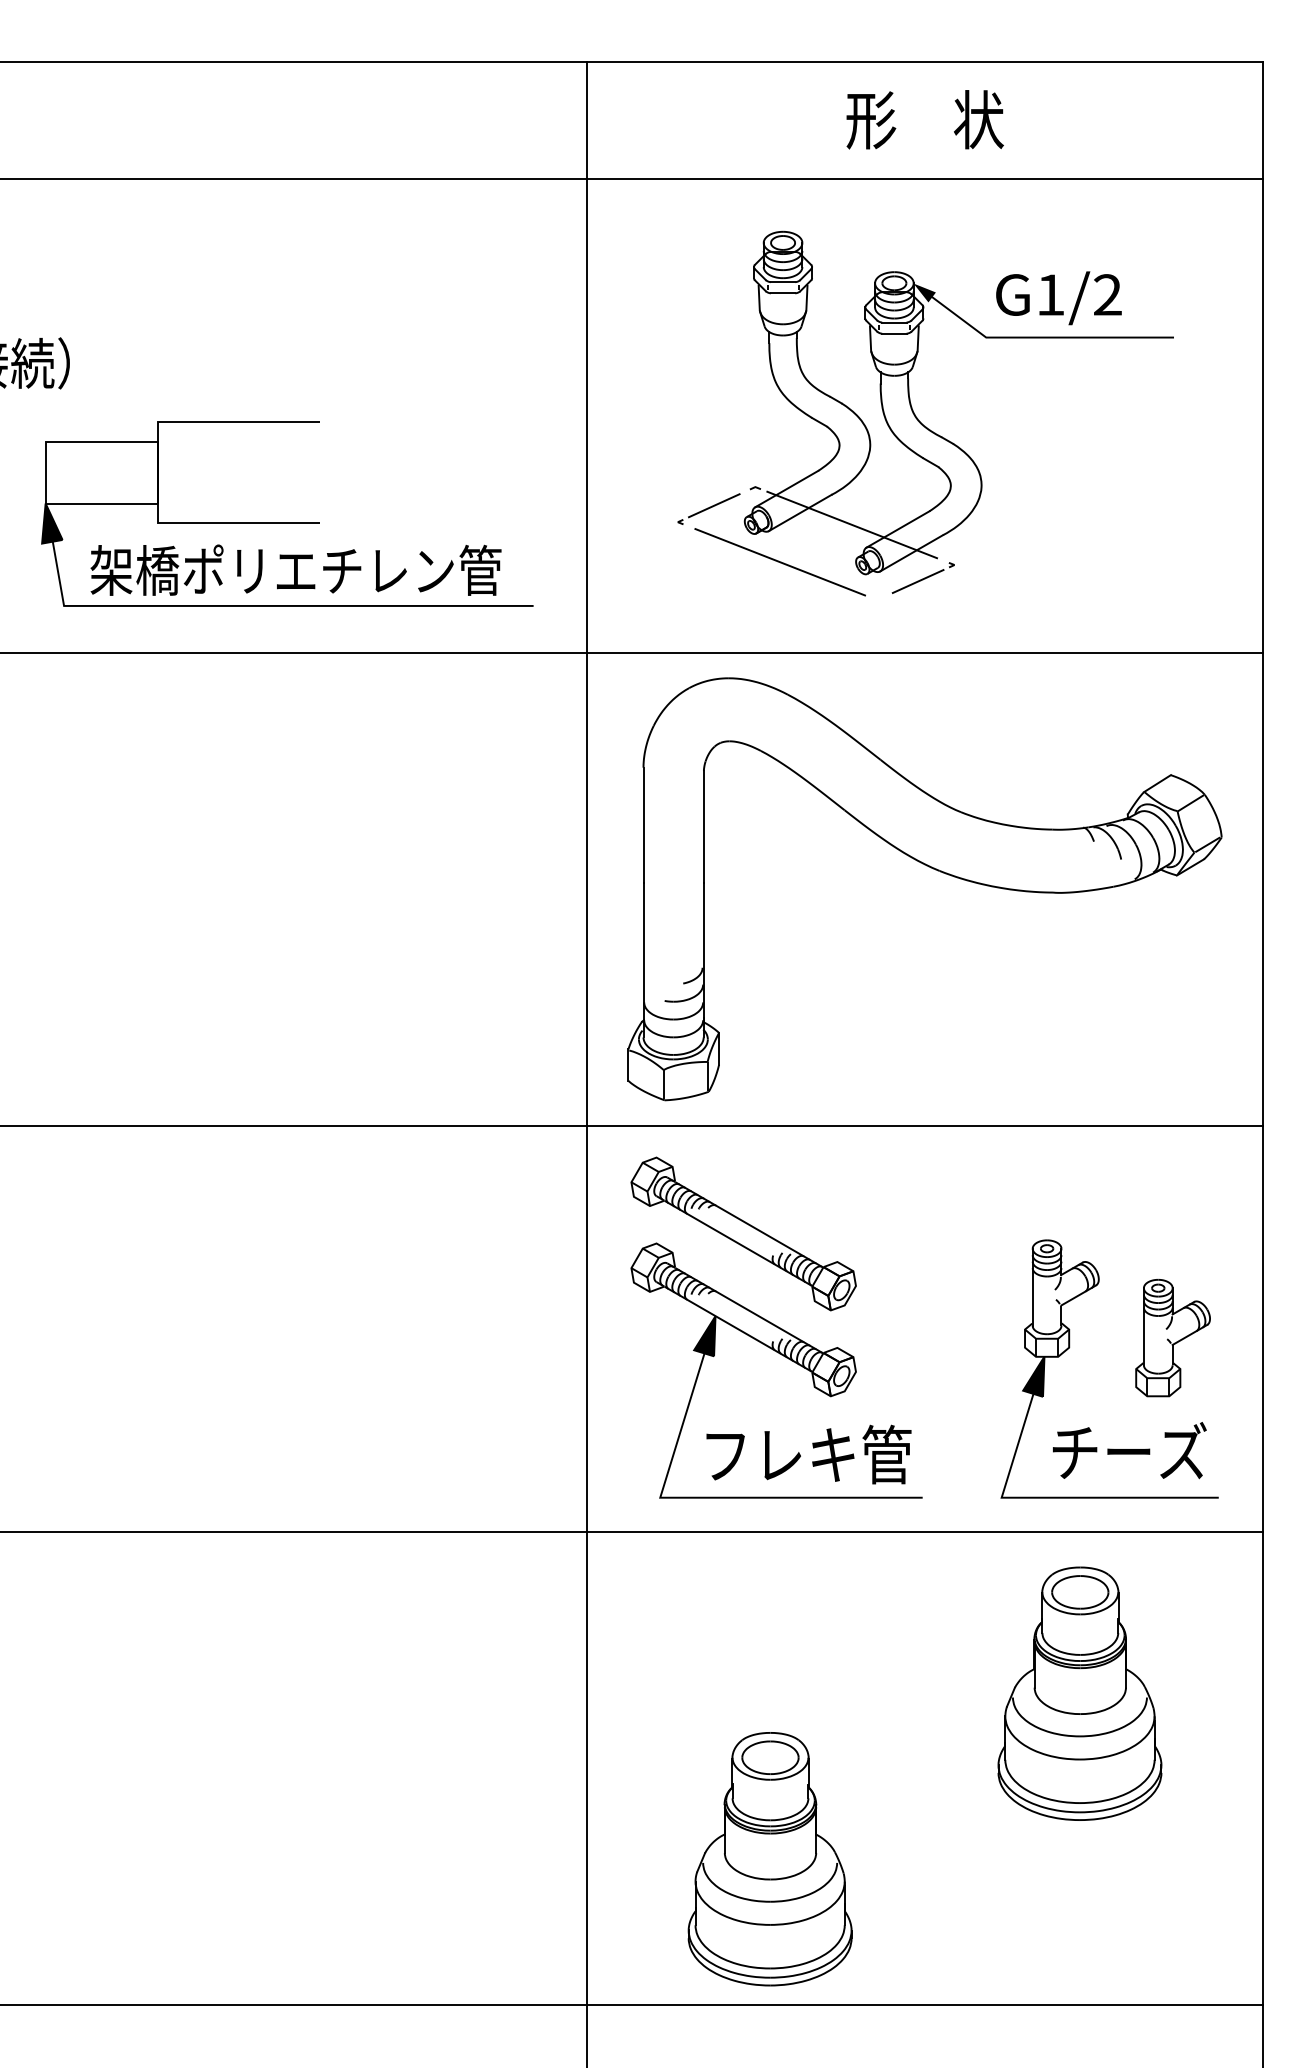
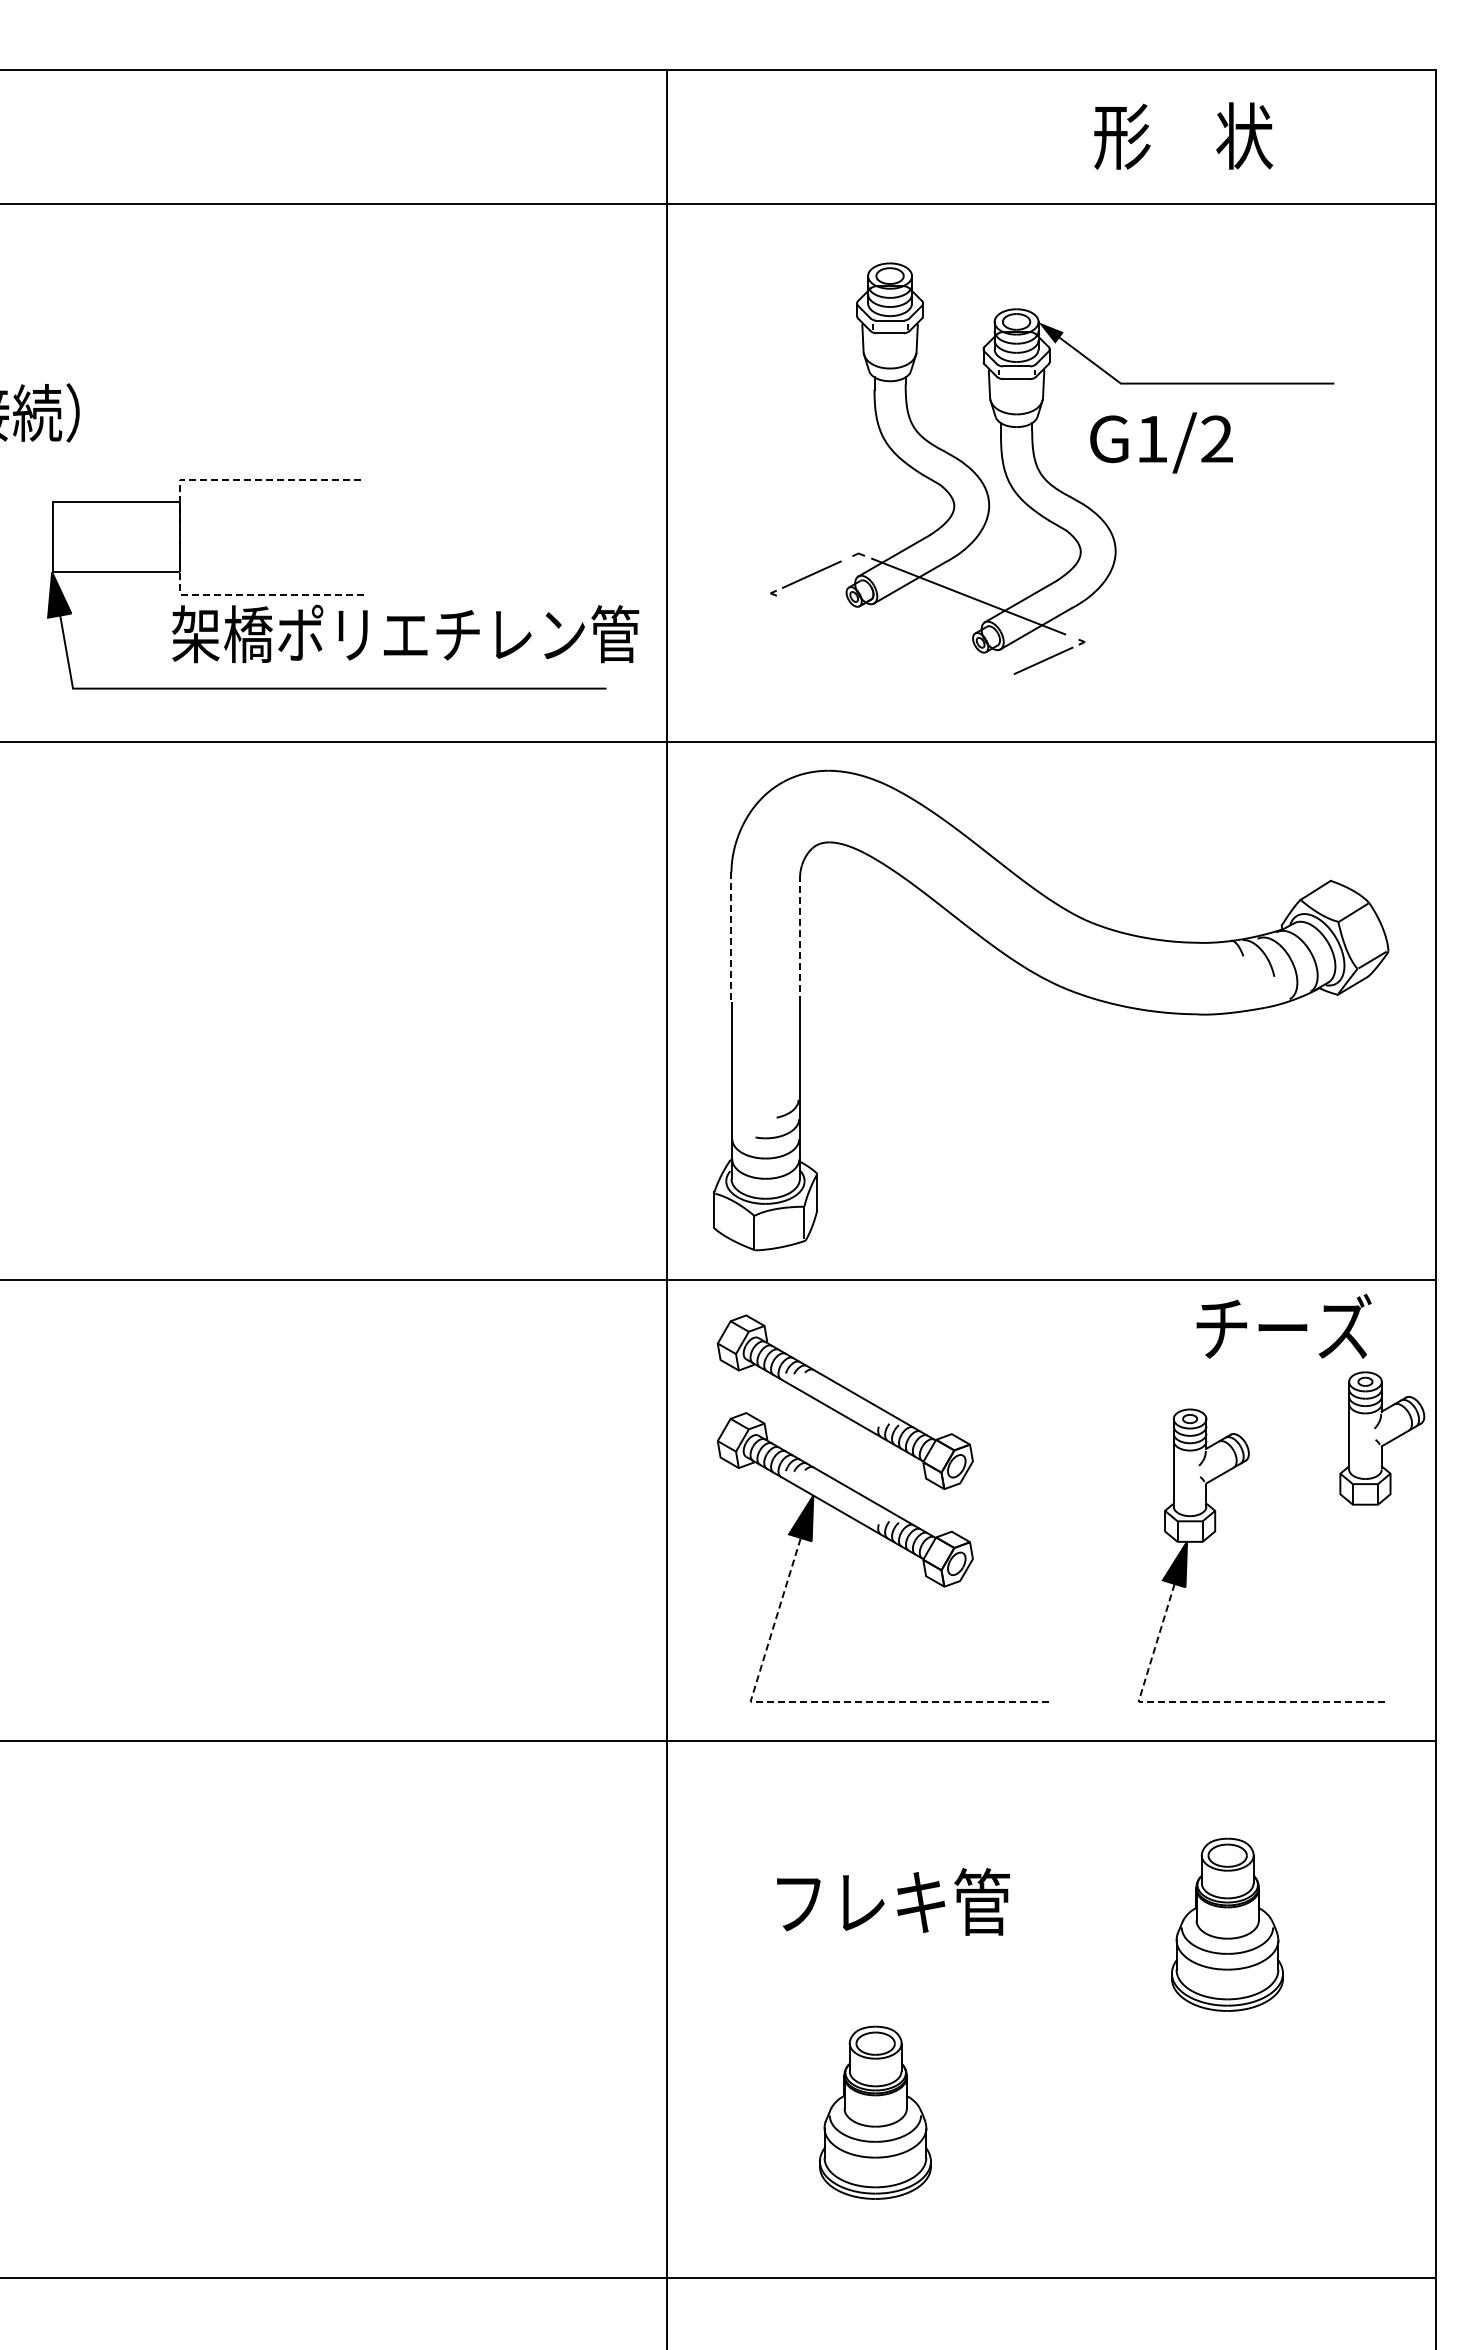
text: (925, 119) -> (1183, 135), moved
text: (1058, 297) -> (1161, 442), moved
line: (158, 473) -> (180, 537), solid -> dashed
line: (779, 561) -> (886, 638), removed
text: (295, 569) -> (405, 633), moved
line: (643, 825) -> (731, 938), solid -> dashed
line: (704, 826) -> (800, 939), solid -> dashed
part: (1173, 1338) -> (1382, 1438), moved
text: (1129, 1449) -> (1283, 1325), moved
text: (808, 1454) -> (893, 1901), moved
line: (712, 1497) -> (809, 1701), solid -> dashed
line: (1051, 1497) -> (1195, 1701), solid -> dashed
part: (1080, 1693) -> (1227, 1924), size x0.6
part: (770, 1859) -> (875, 2112), size x0.6

